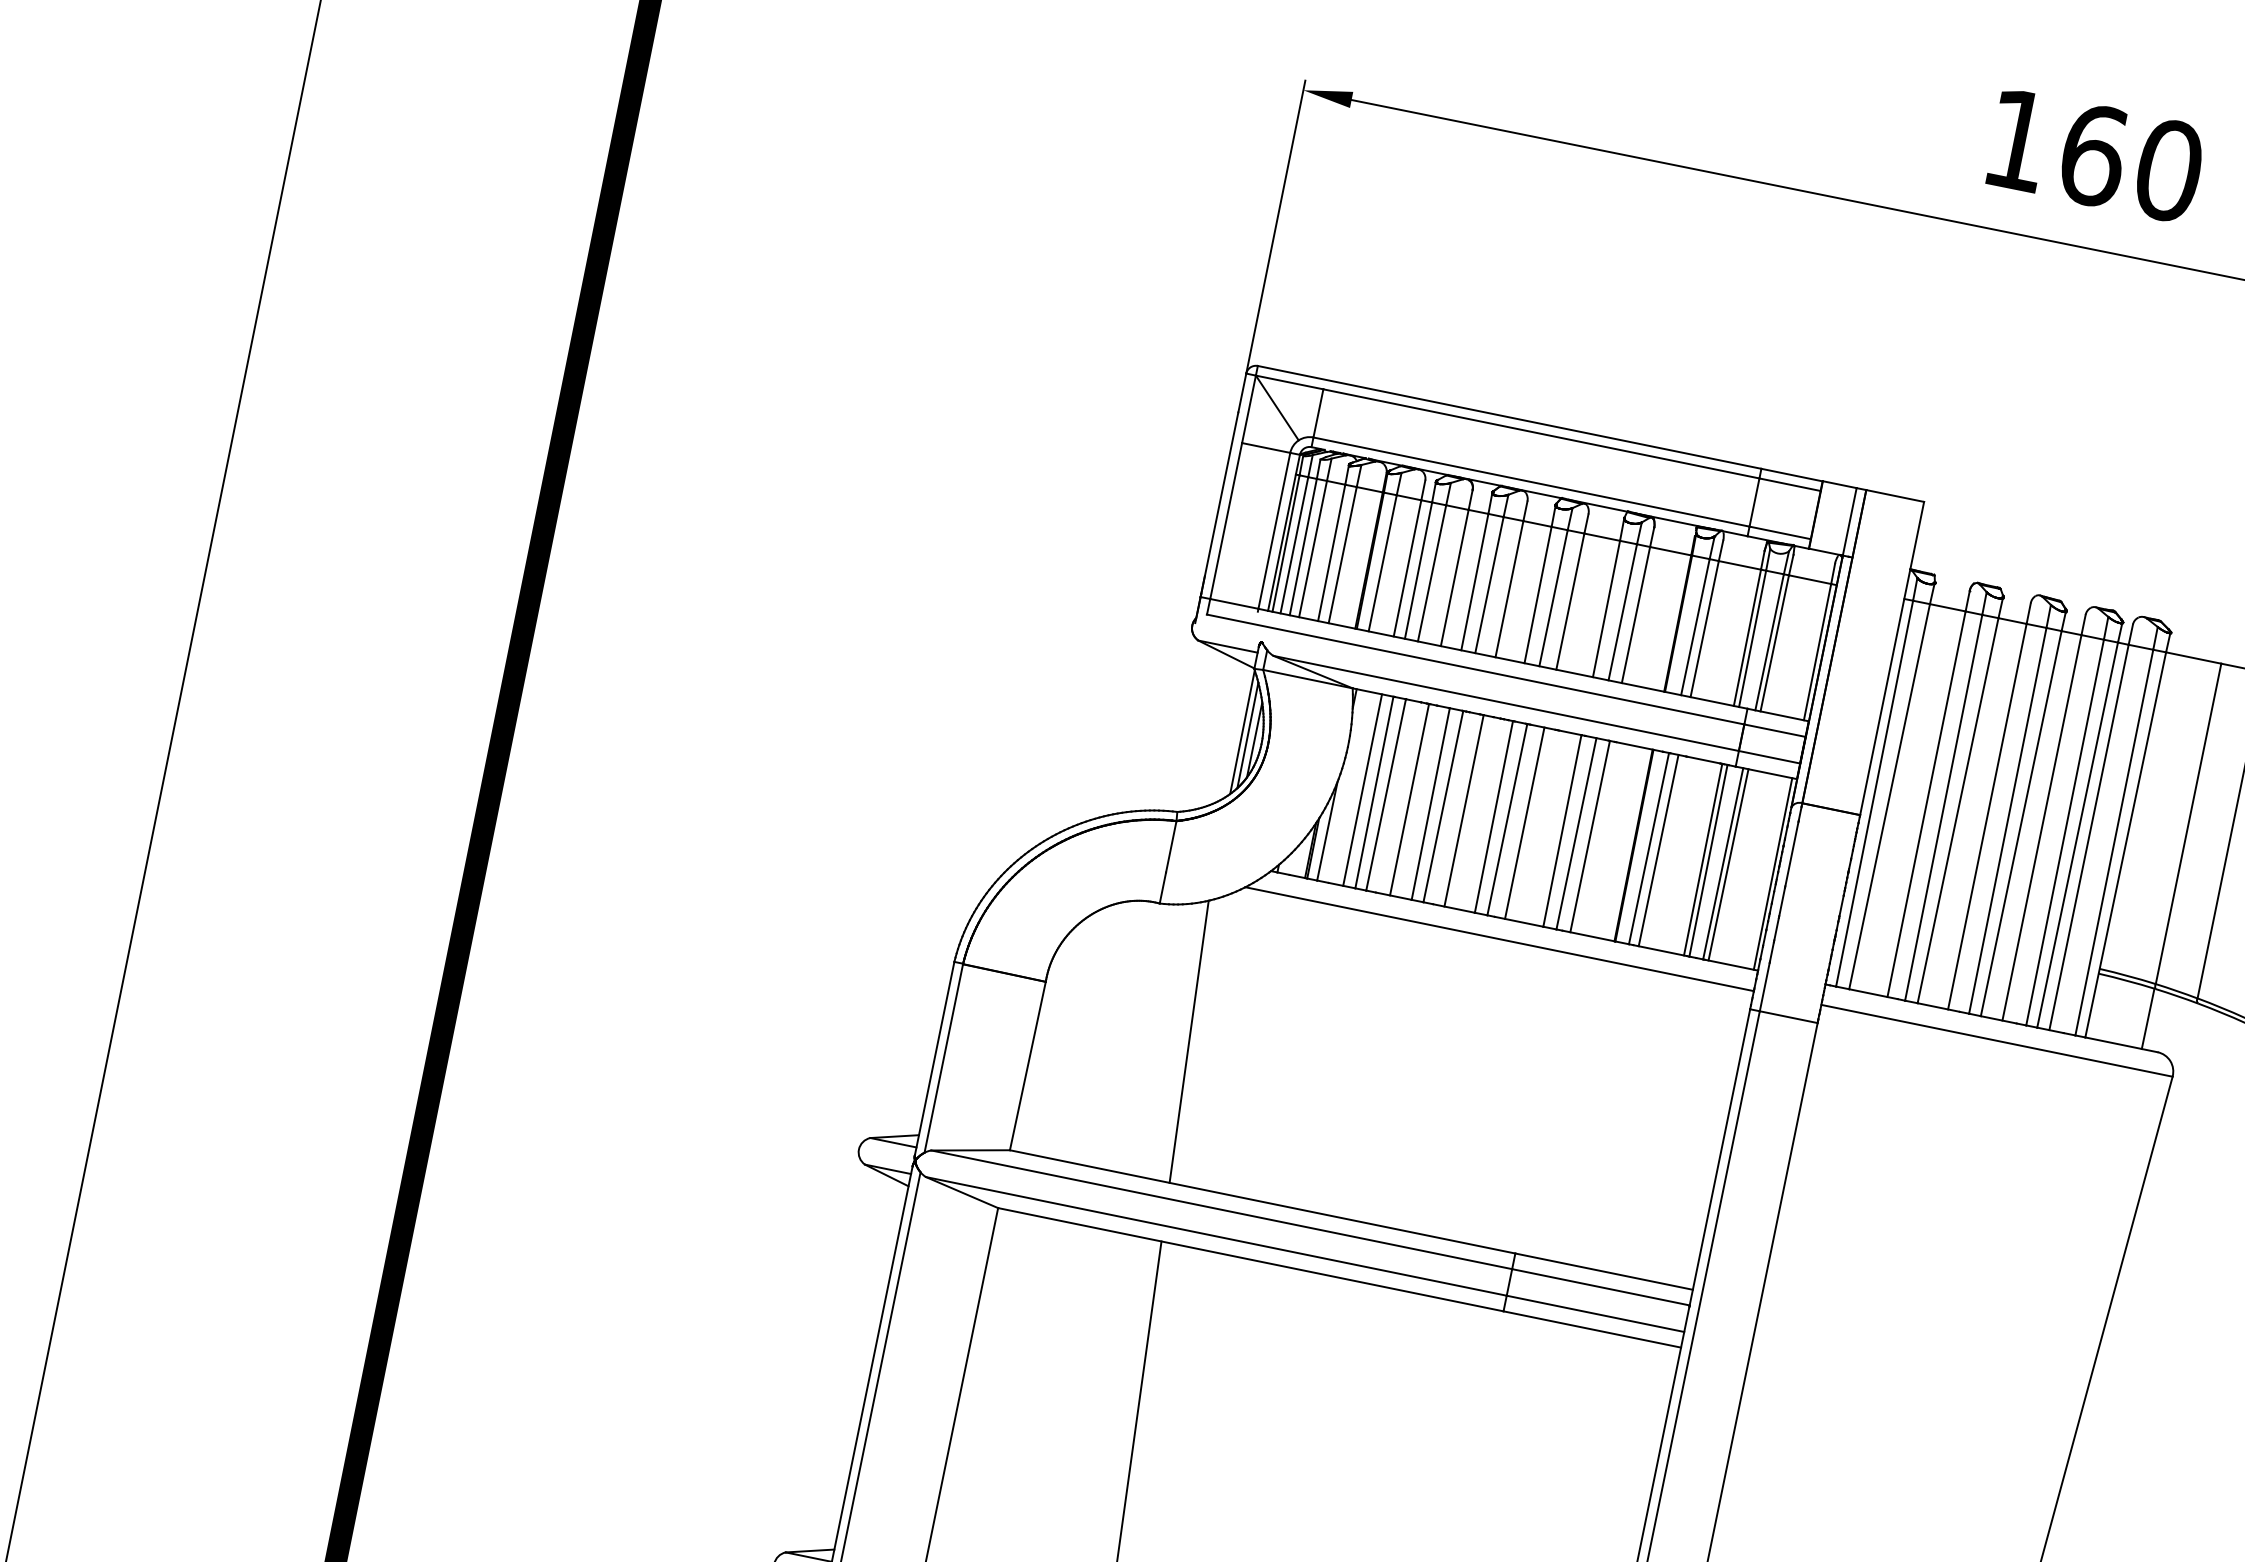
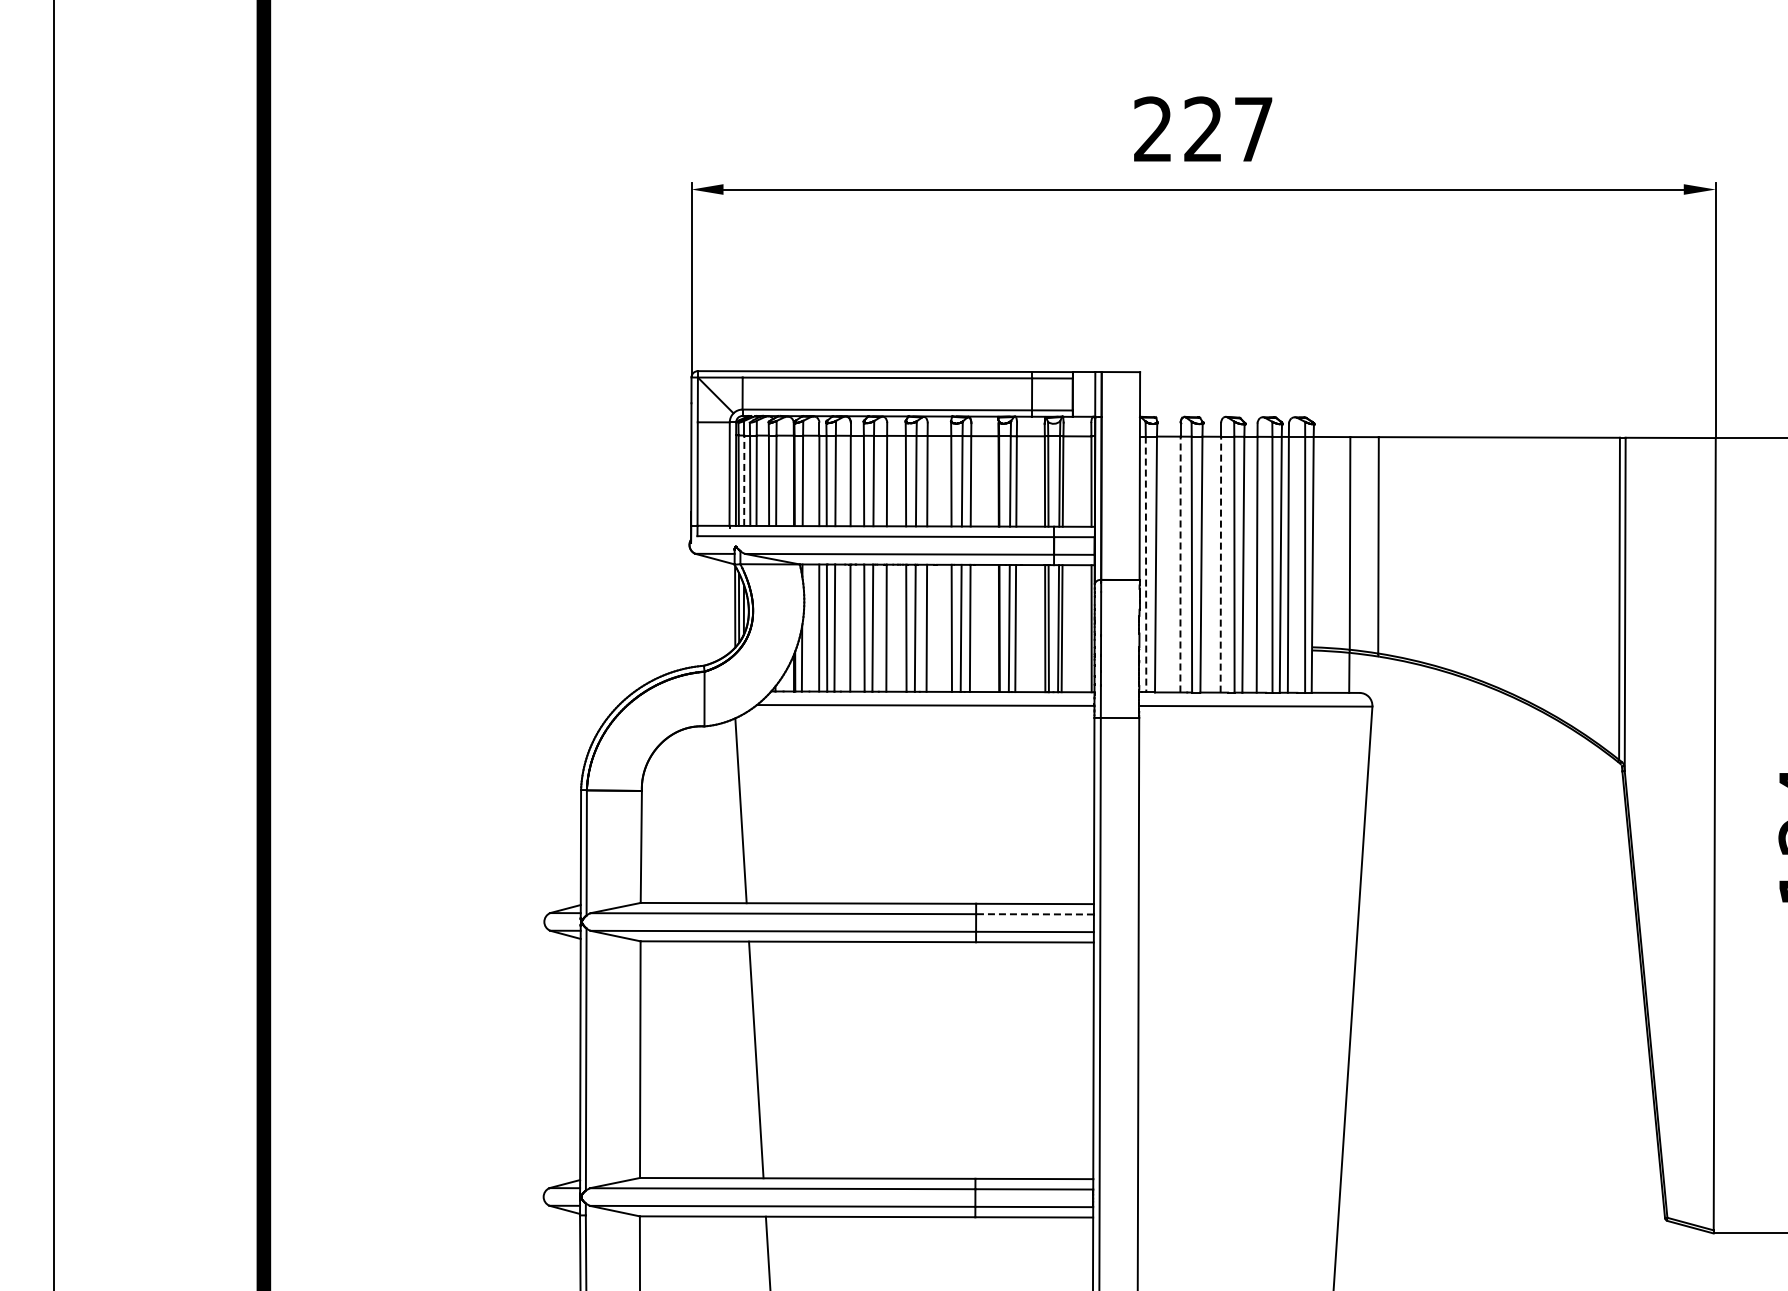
text: (2093, 155) -> (1203, 129), 160 -> 227
line: (1294, 544) -> (744, 480), solid -> dashed
line: (1875, 793) -> (1146, 564), solid -> dashed
line: (1926, 804) -> (1180, 564), solid -> dashed
line: (1986, 816) -> (1220, 564), solid -> dashed
line: (1601, 1287) -> (1035, 914), solid -> dashed

